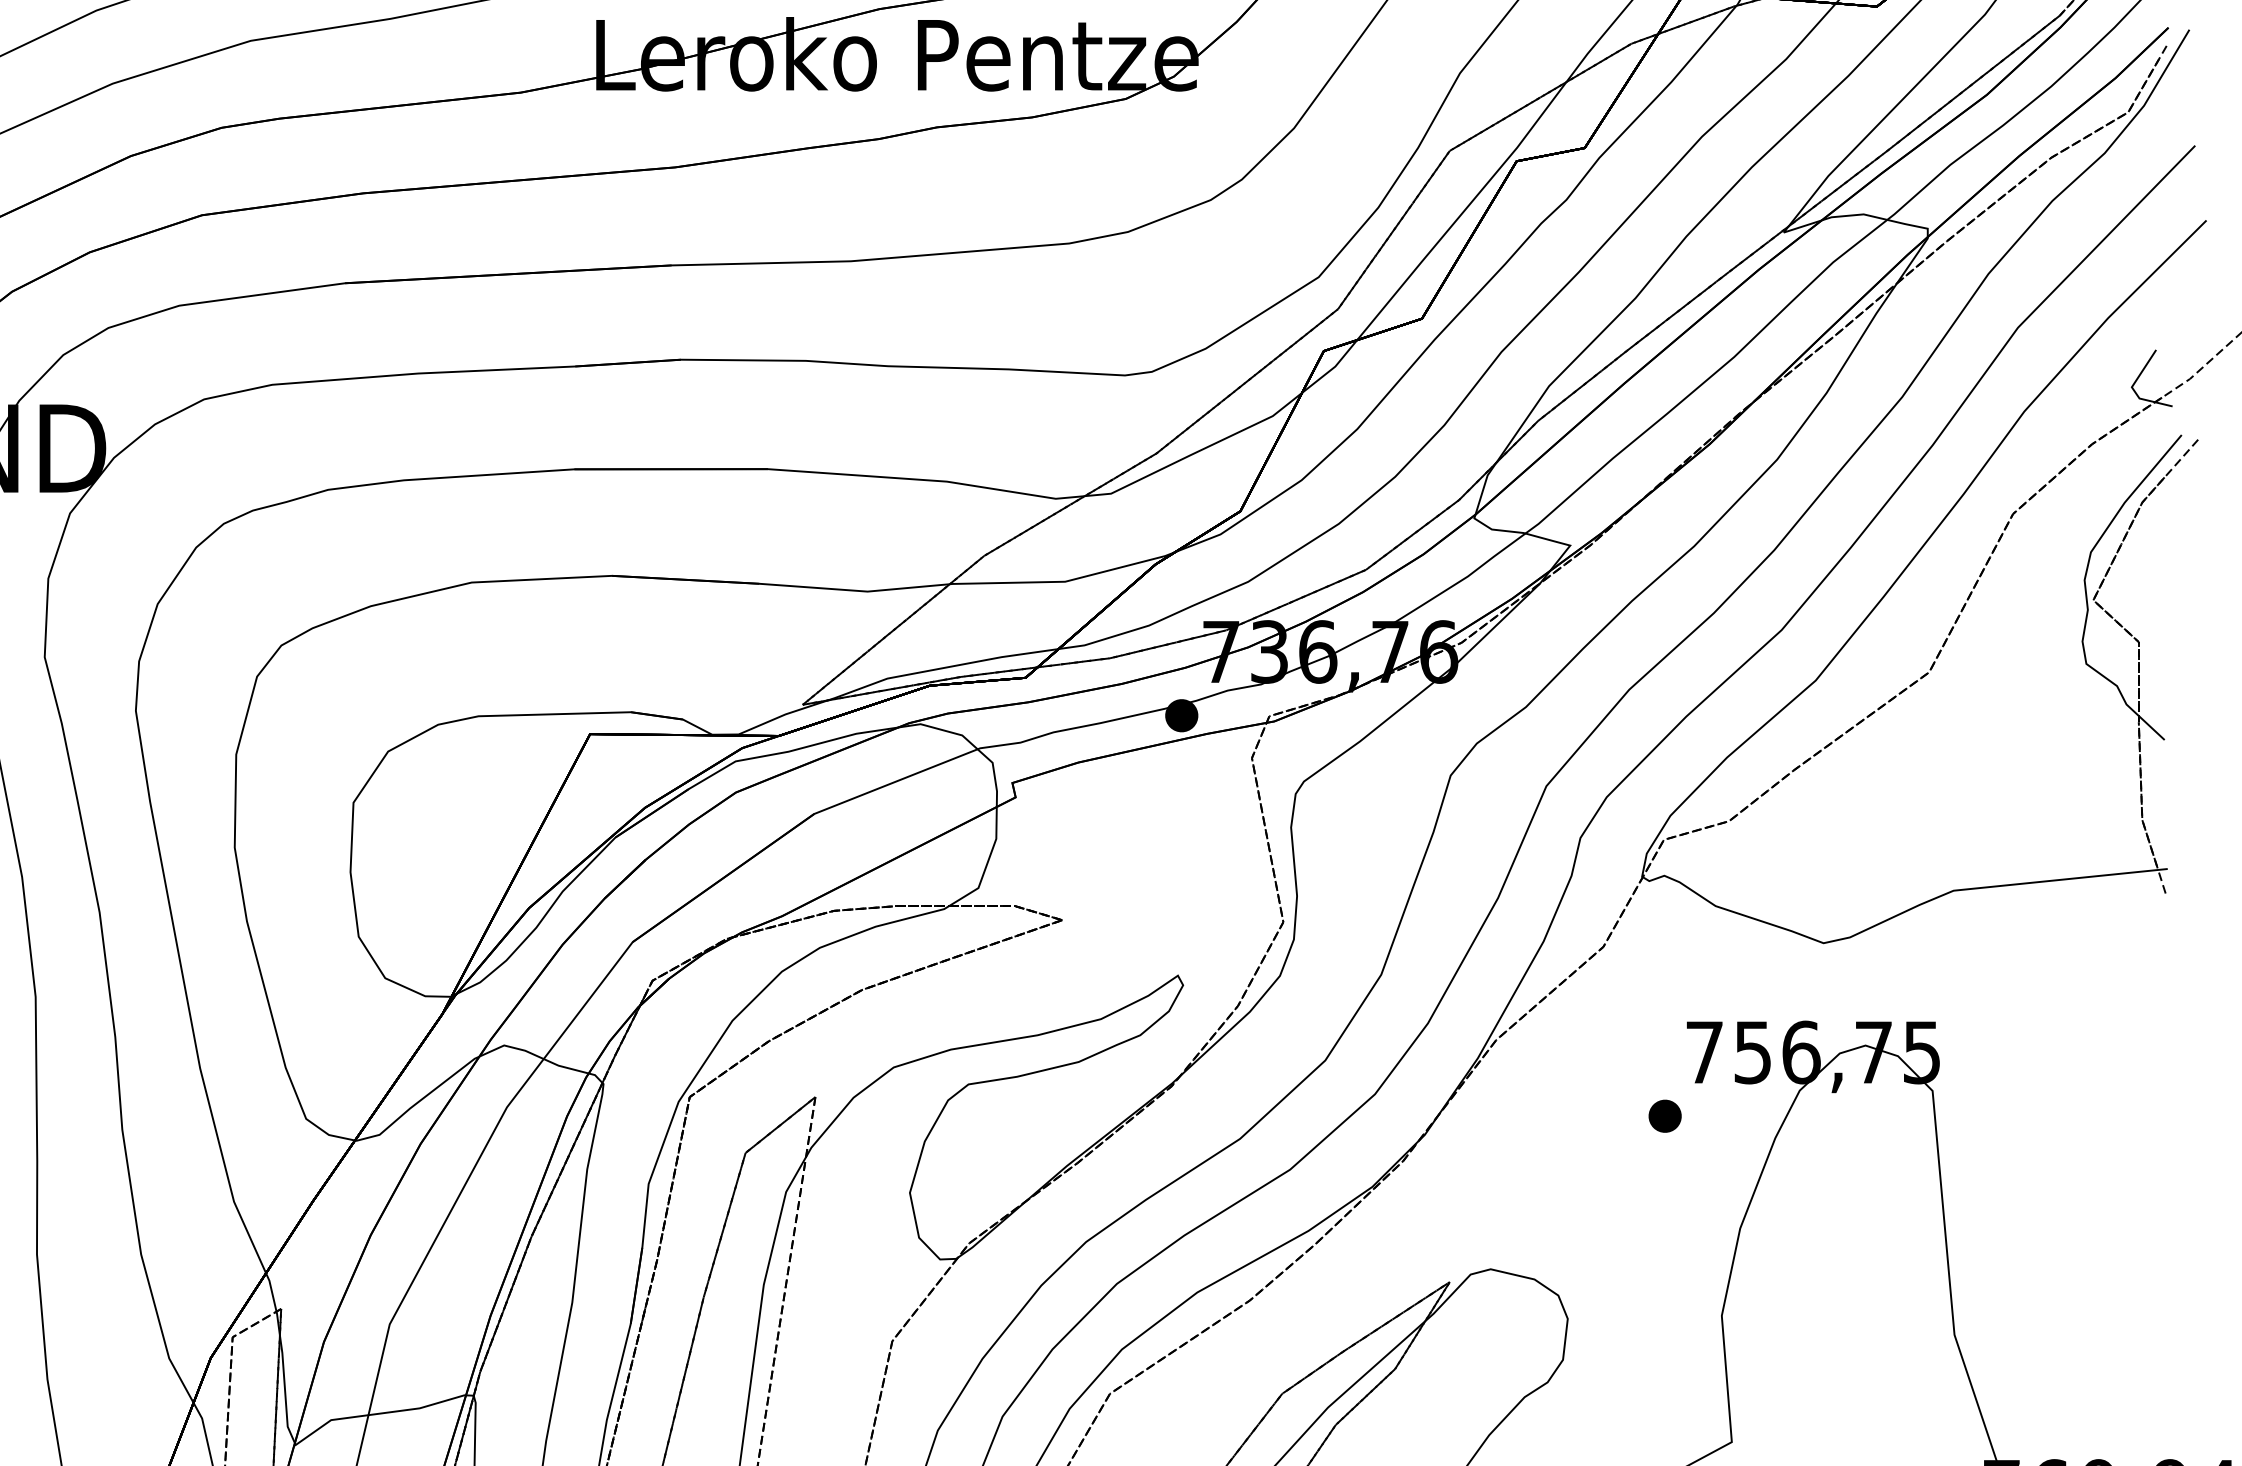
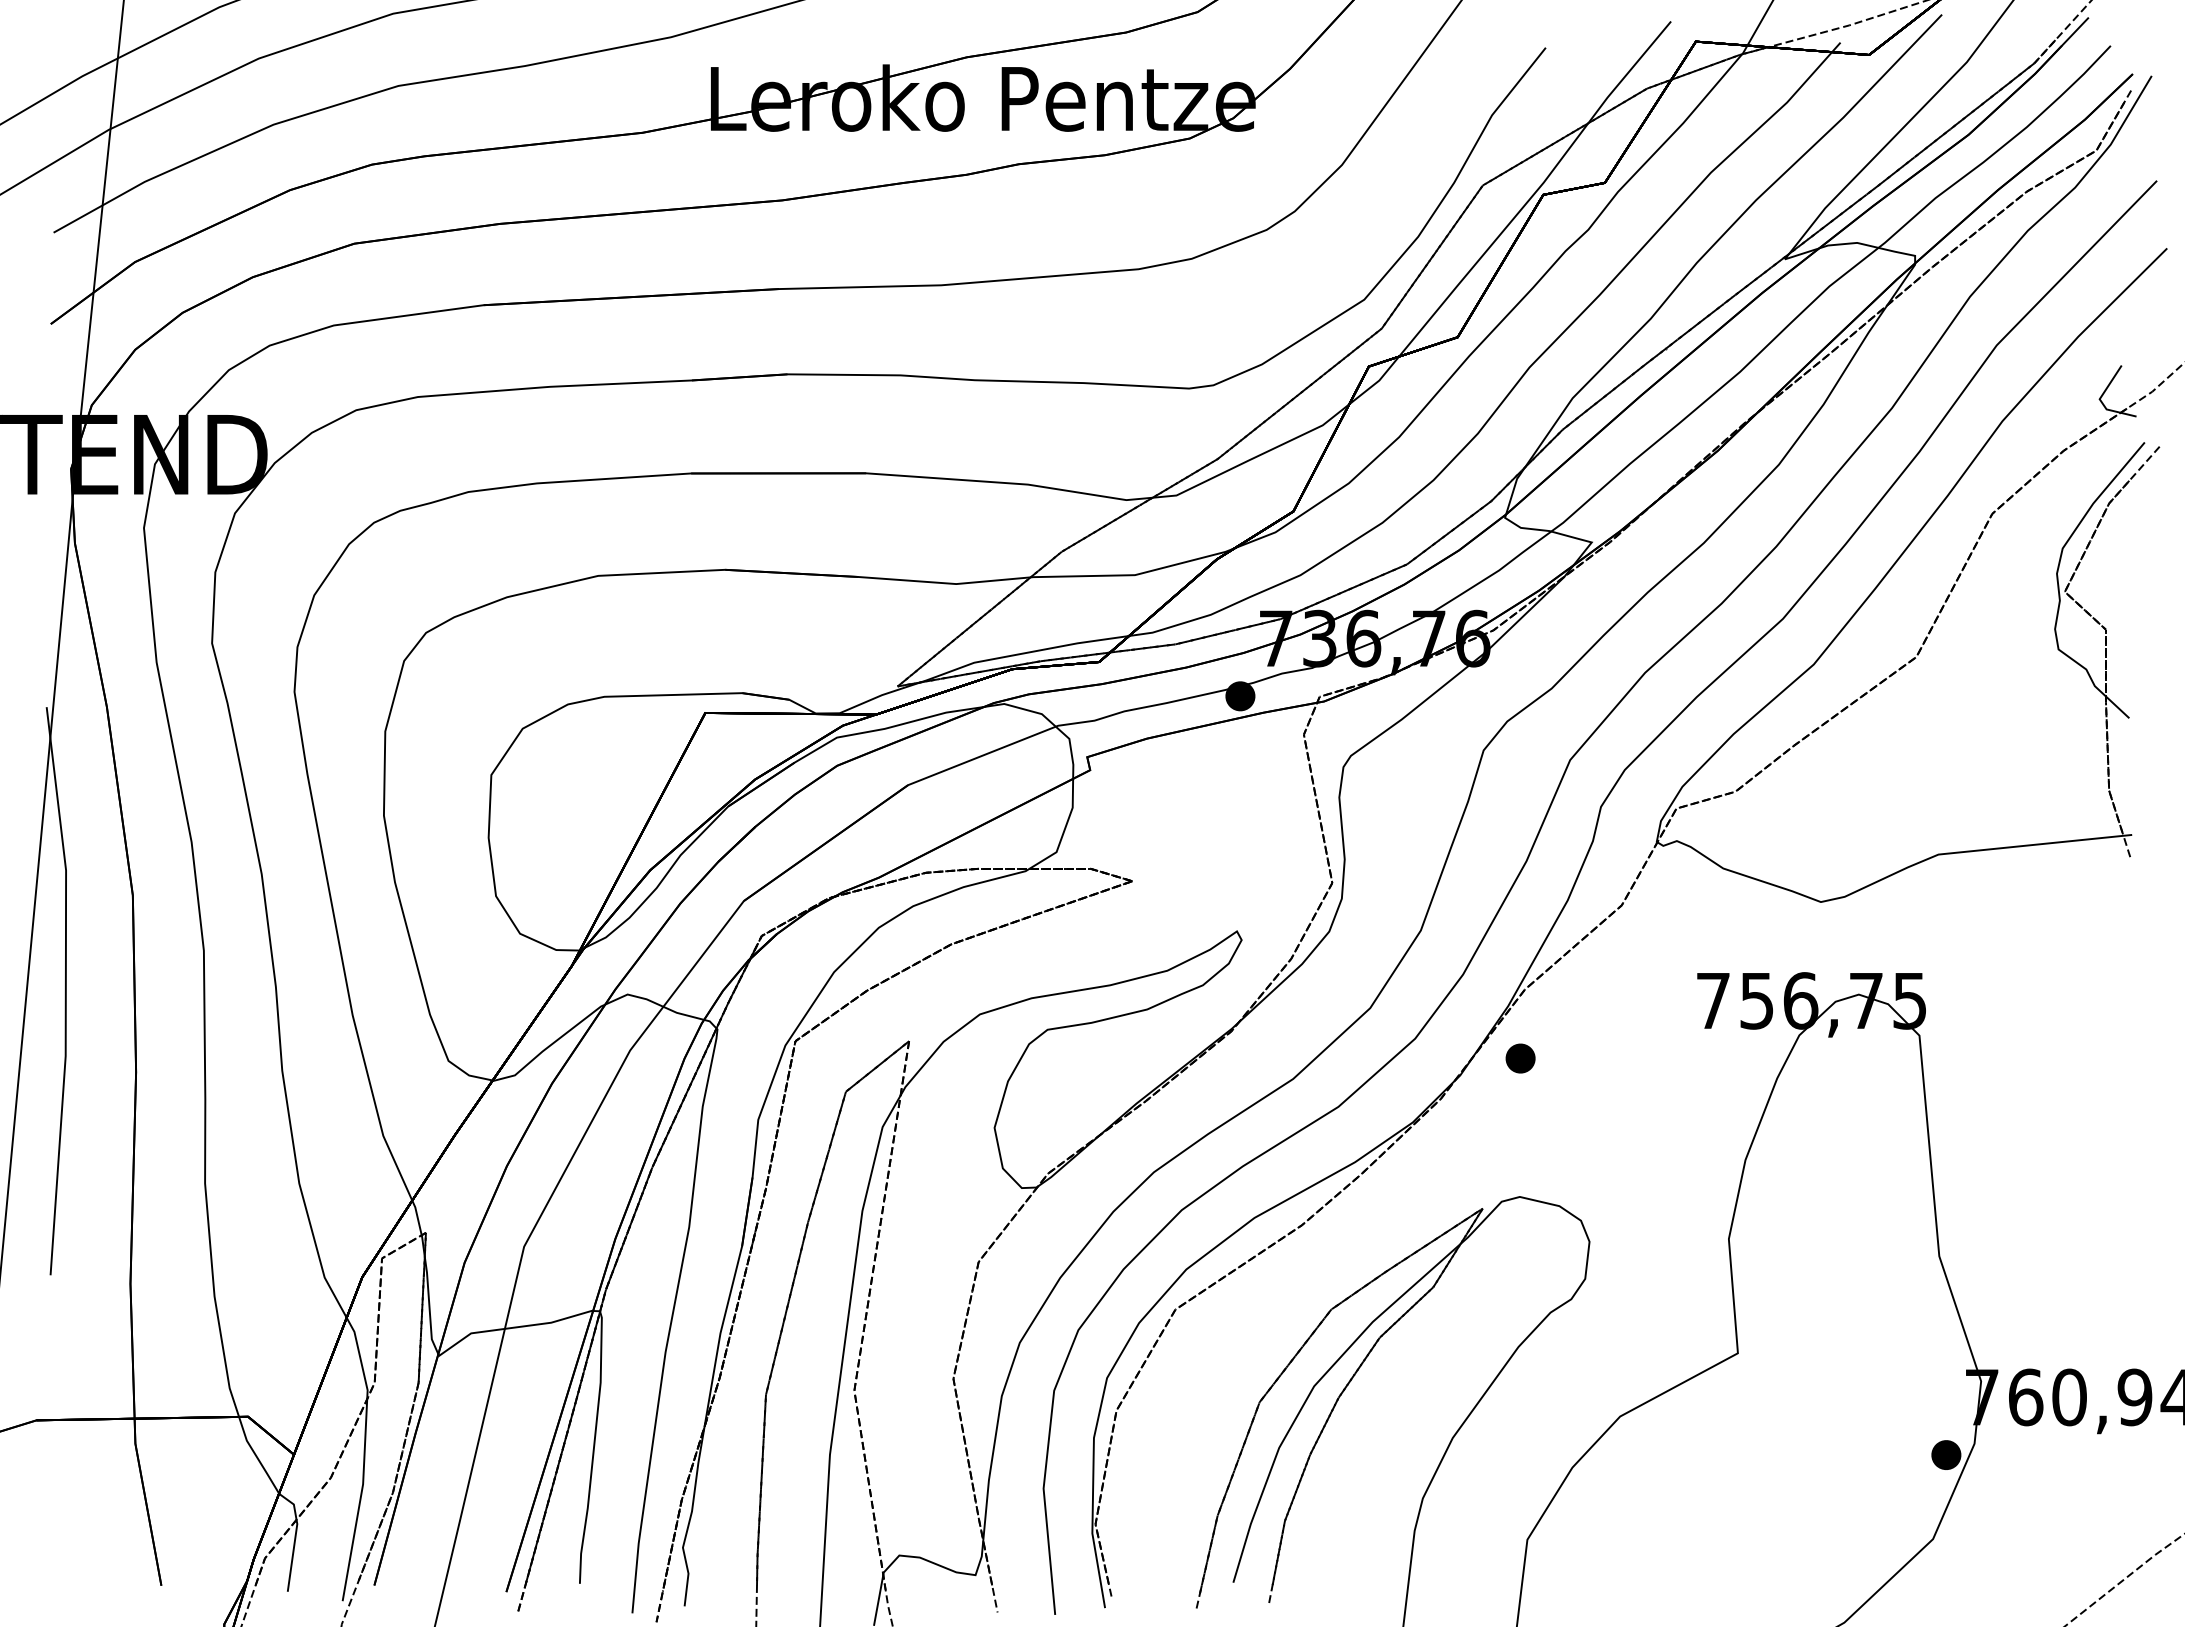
part: (1665, 1116) -> (1520, 1058), moved

